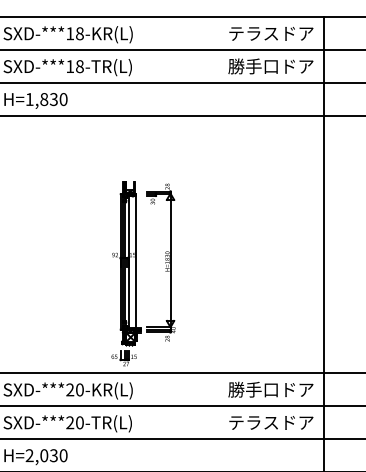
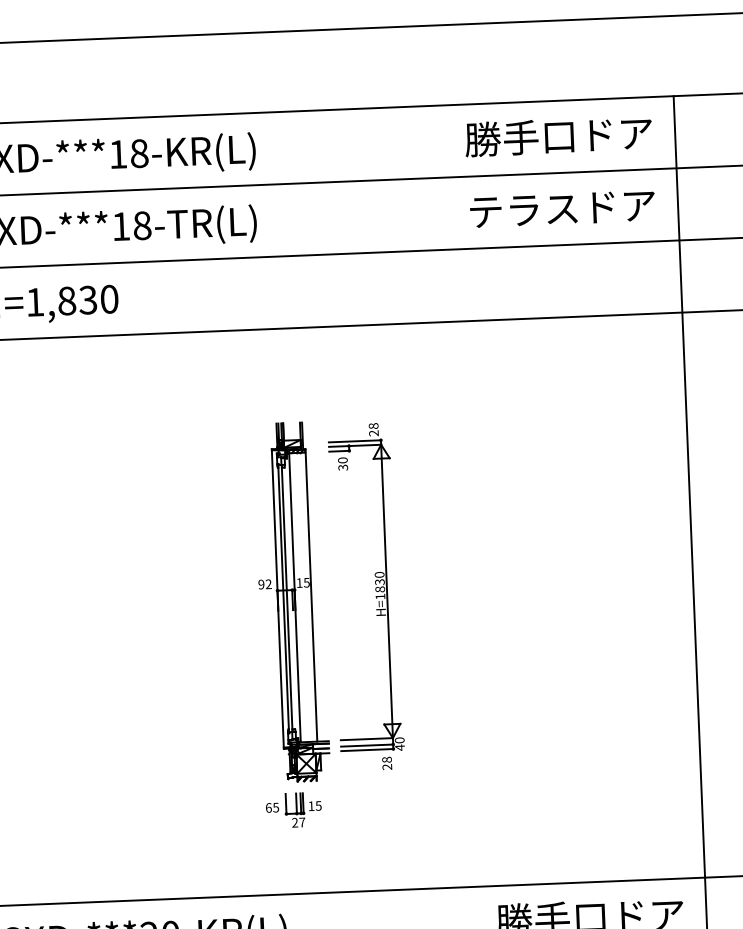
text: (252, 33) -> (518, 137), テラスドア -> 勝手口ドア
text: (252, 66) -> (521, 210), 勝手口ドア -> テラスドア
part: (136, 273) -> (313, 623), moved

